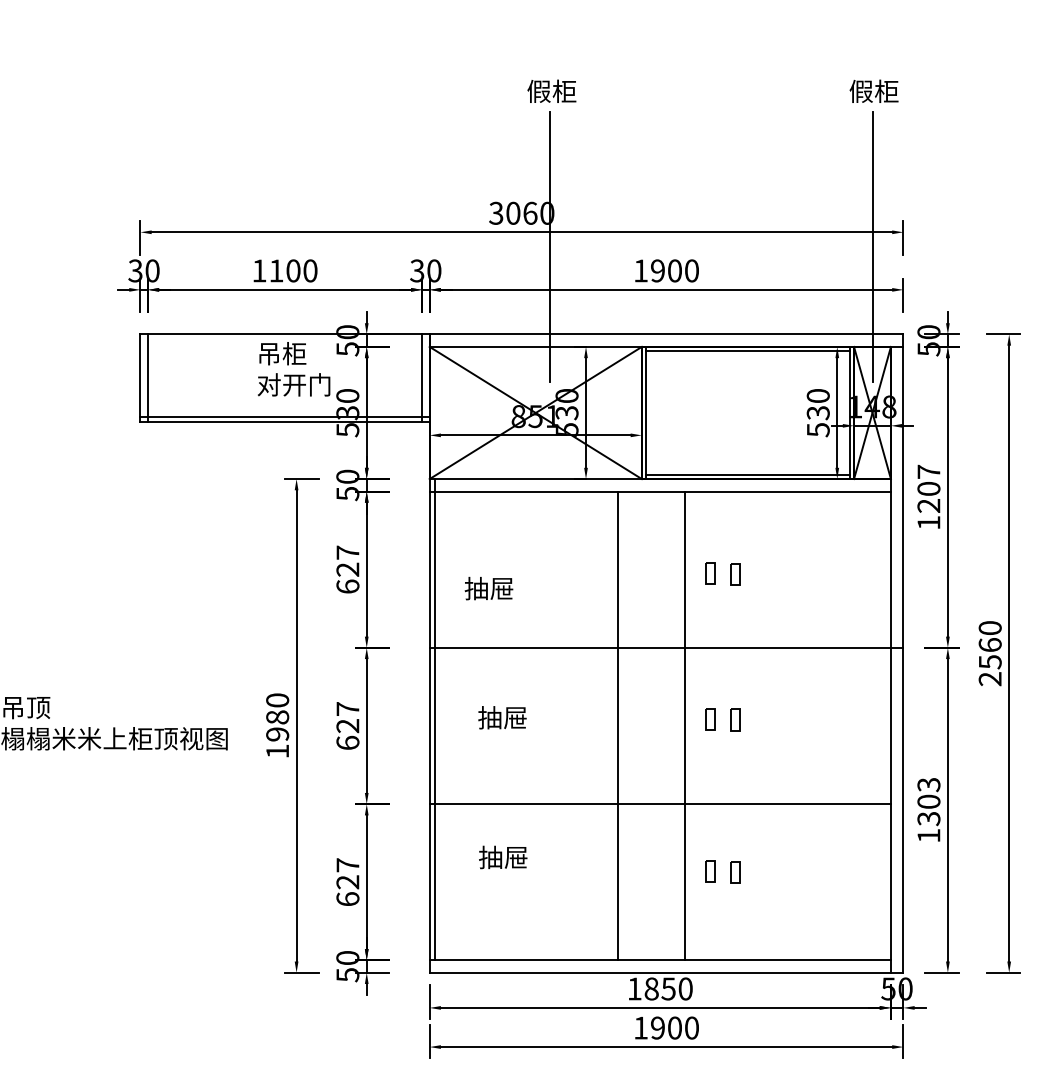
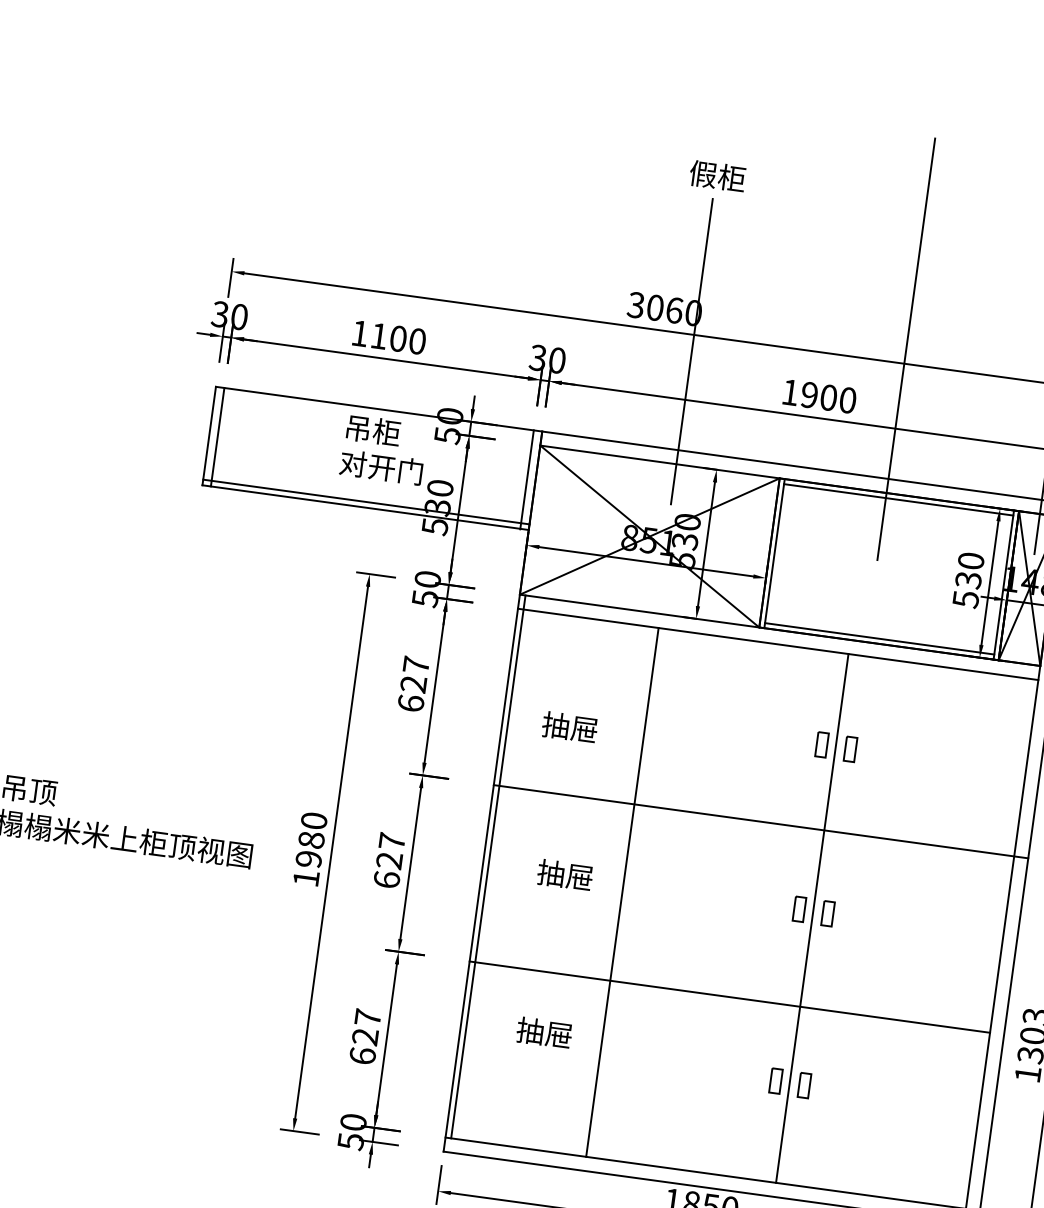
line: (736, 219) -> (906, 349), added
line: (618, 725) -> (622, 891), moved
line: (684, 725) -> (812, 917), moved

